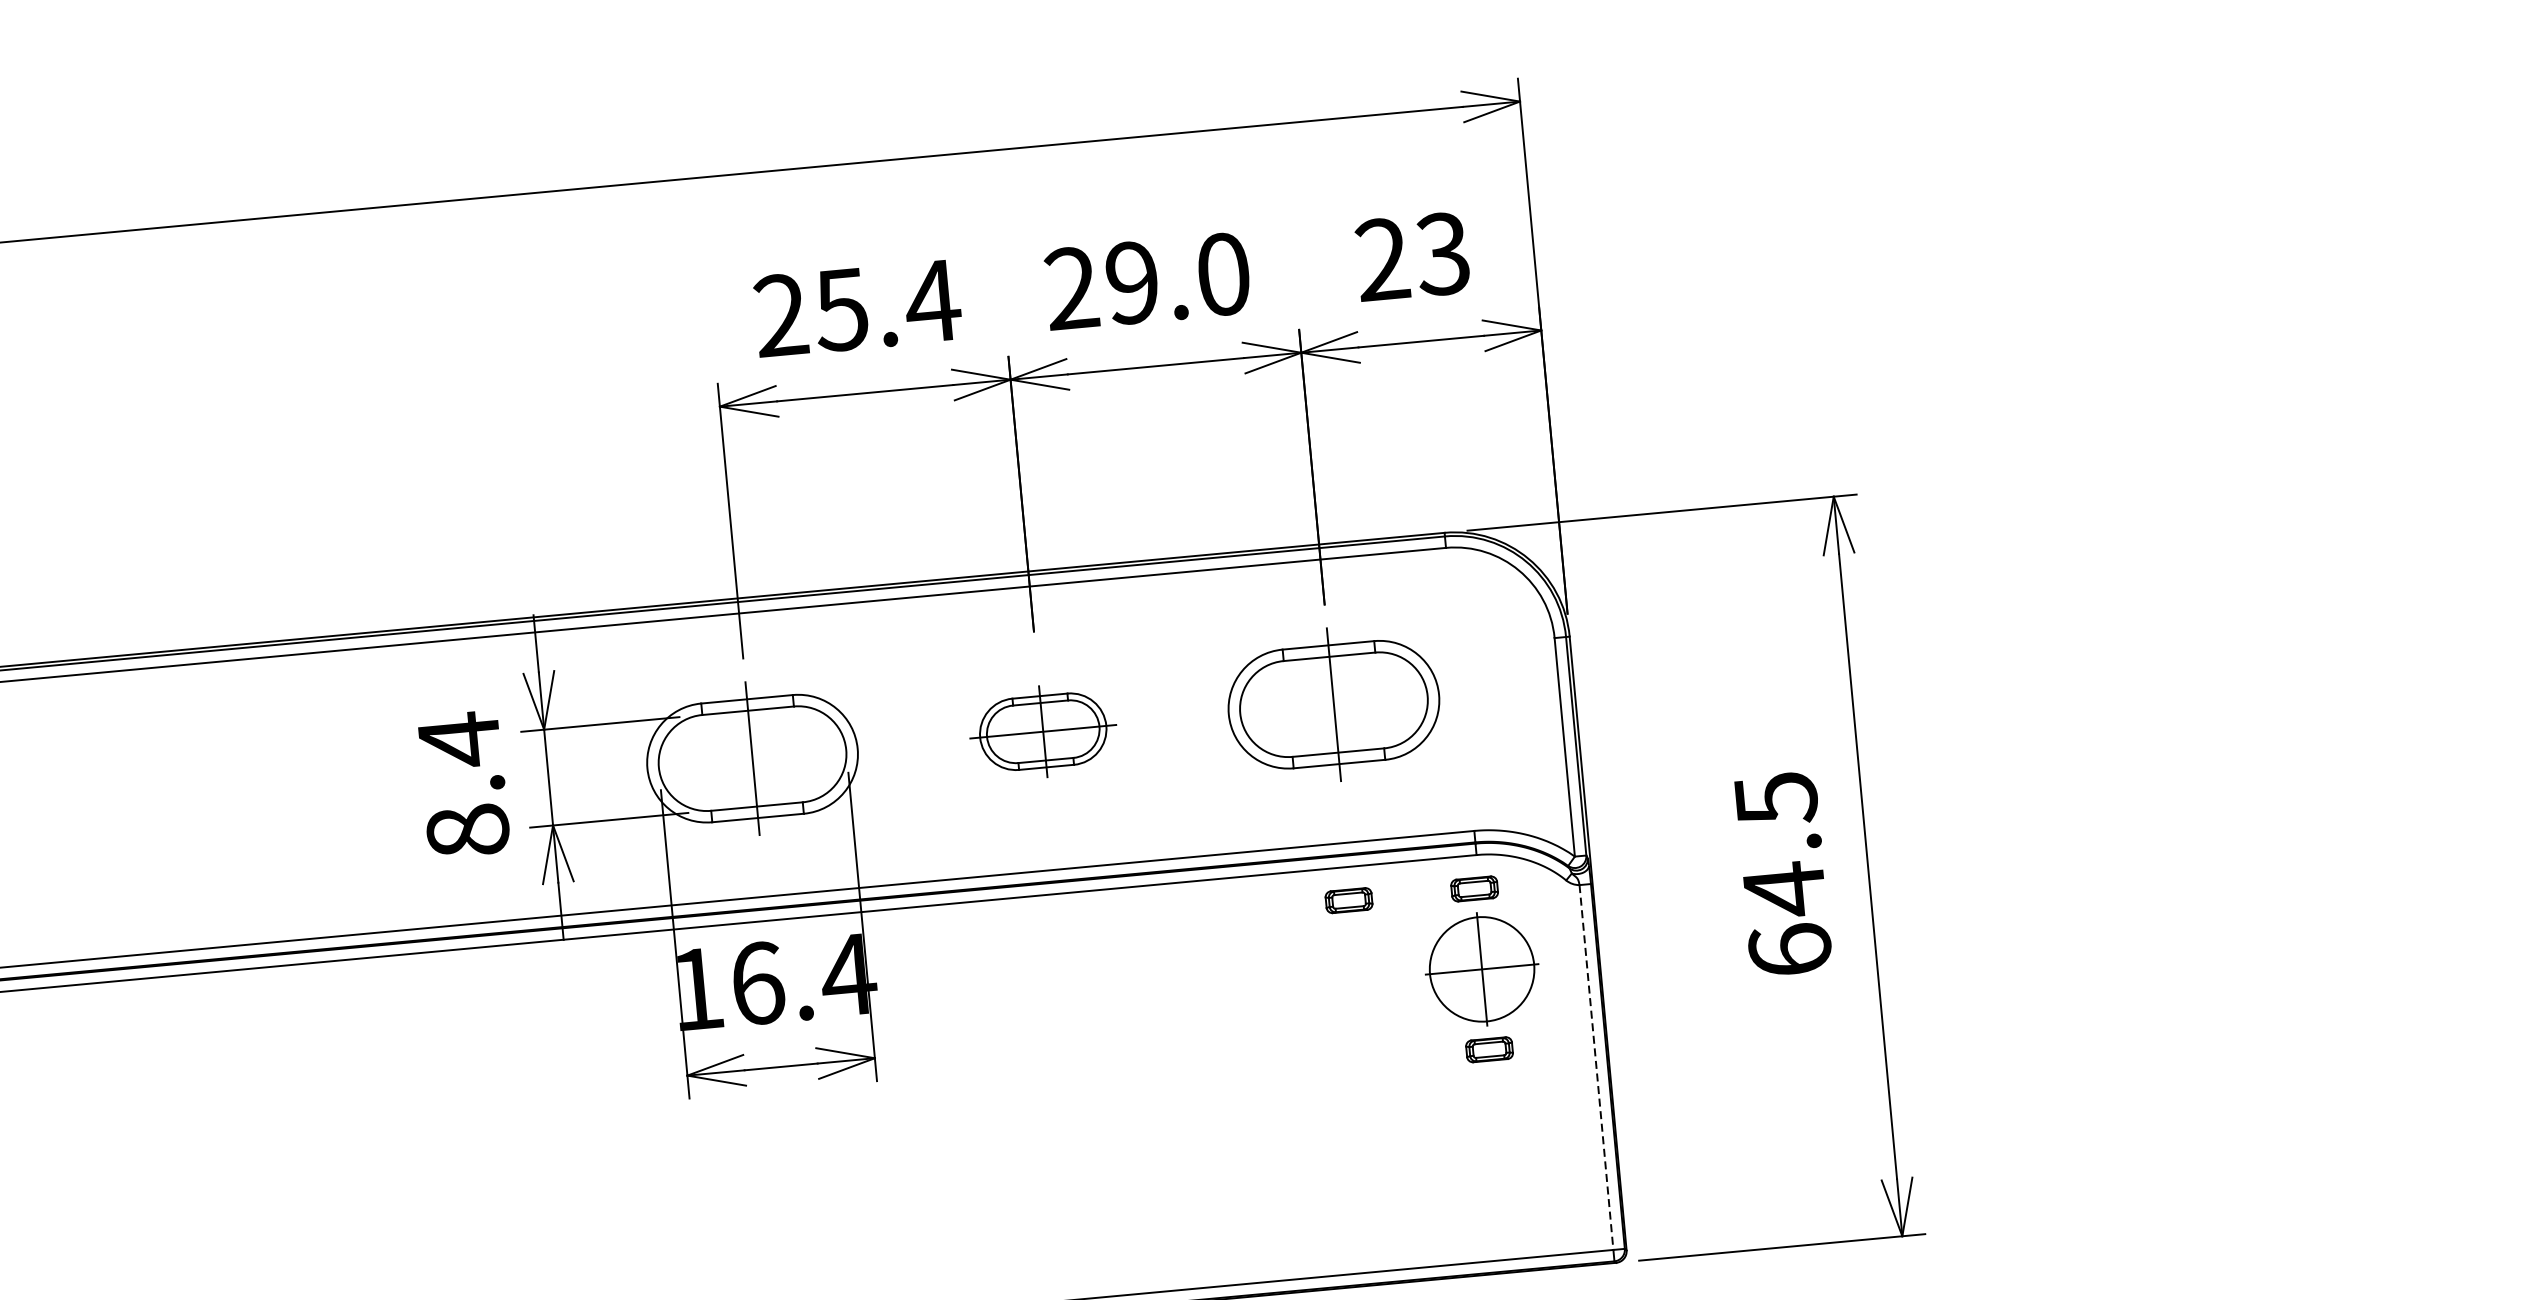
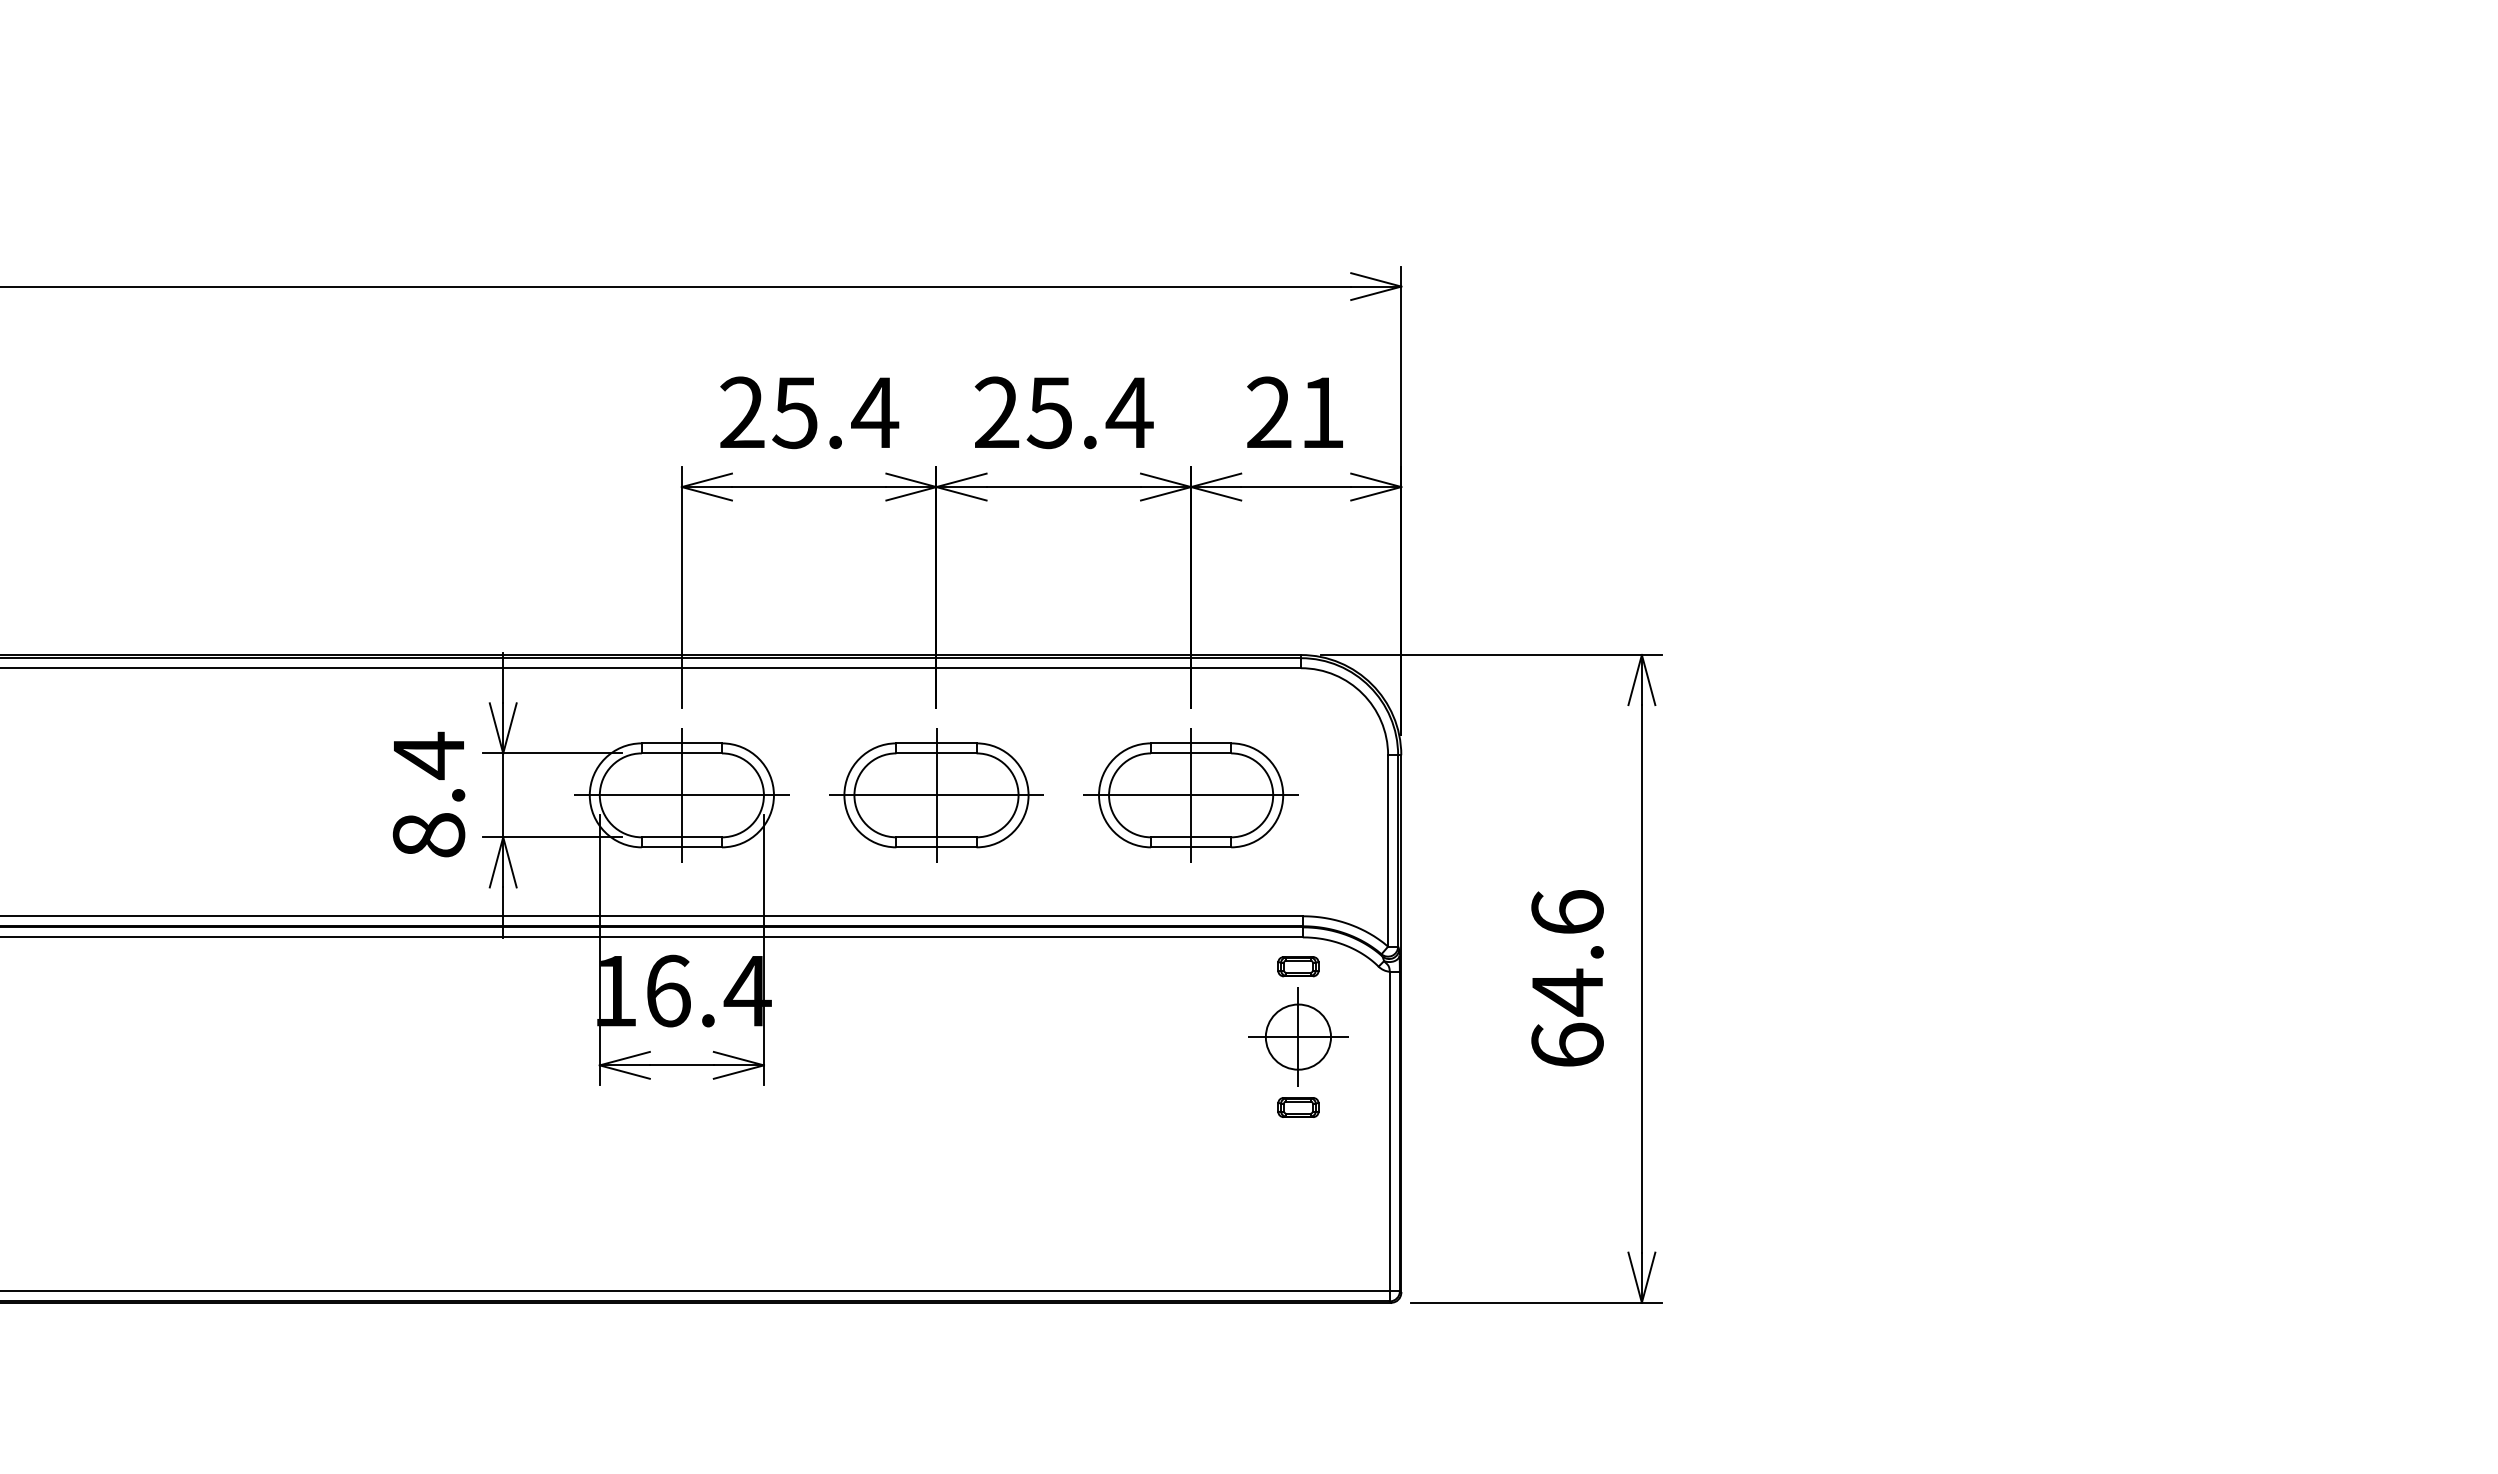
text: (1442, 253) -> (1321, 412), 23 -> 21
text: (1177, 278) -> (1089, 412), 29.0 -> 25.4
line: (1333, 704) -> (1190, 795), added
part: (1043, 731) -> (936, 795), size x1.67
line: (752, 758) -> (681, 795), added
text: (1776, 799) -> (1567, 913), 64.5 -> 64.6
part: (1349, 900) -> (1188, 966), removed
circle: (1482, 968) -> (1298, 1036), size x0.71
line: (1596, 1067) -> (1389, 1131), dashed -> solid

